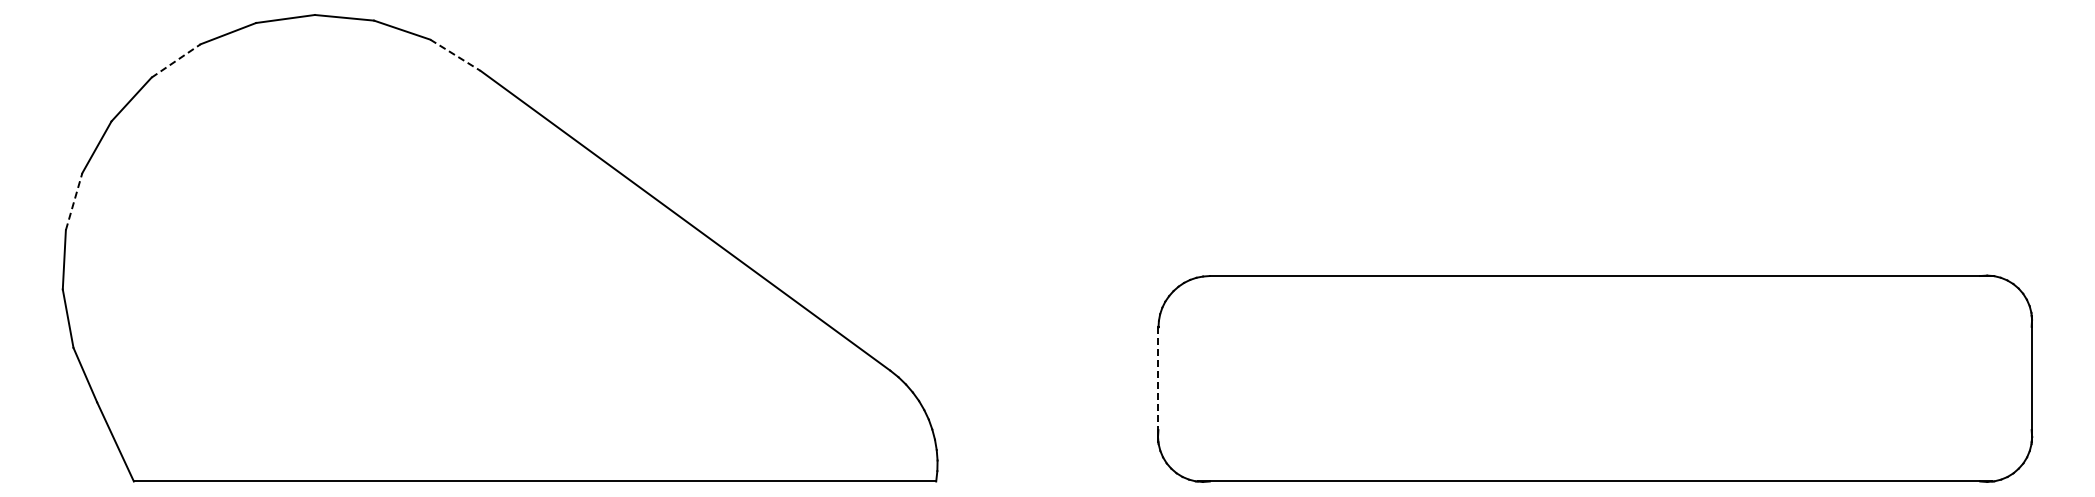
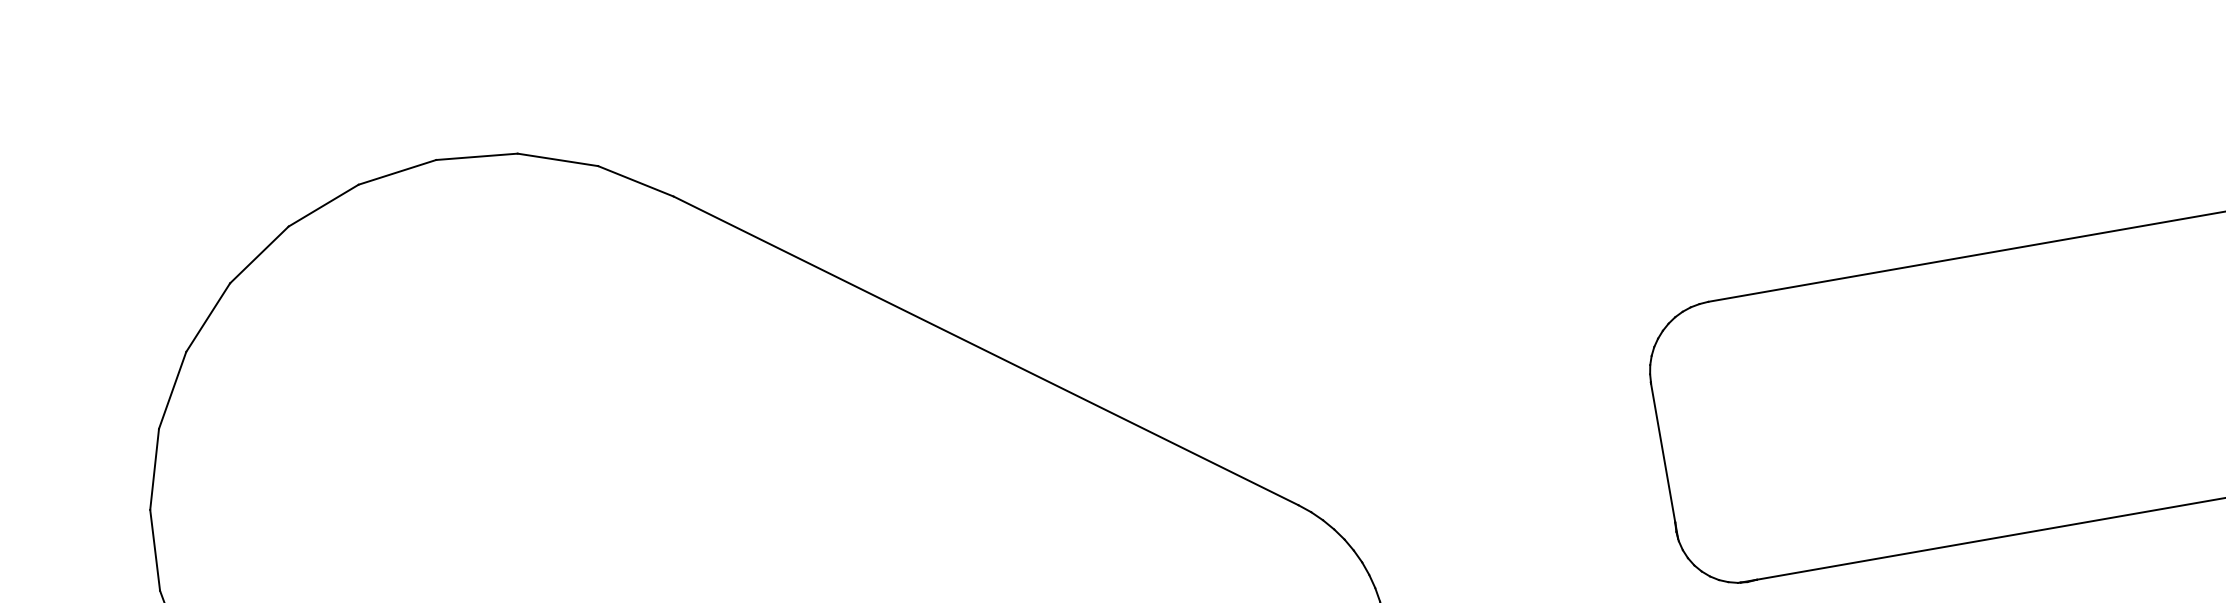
line: (455, 55) -> (635, 181), dashed -> solid
line: (176, 60) -> (259, 254), dashed -> solid
line: (74, 201) -> (155, 469), dashed -> solid
line: (1158, 379) -> (1663, 453), dashed -> solid

